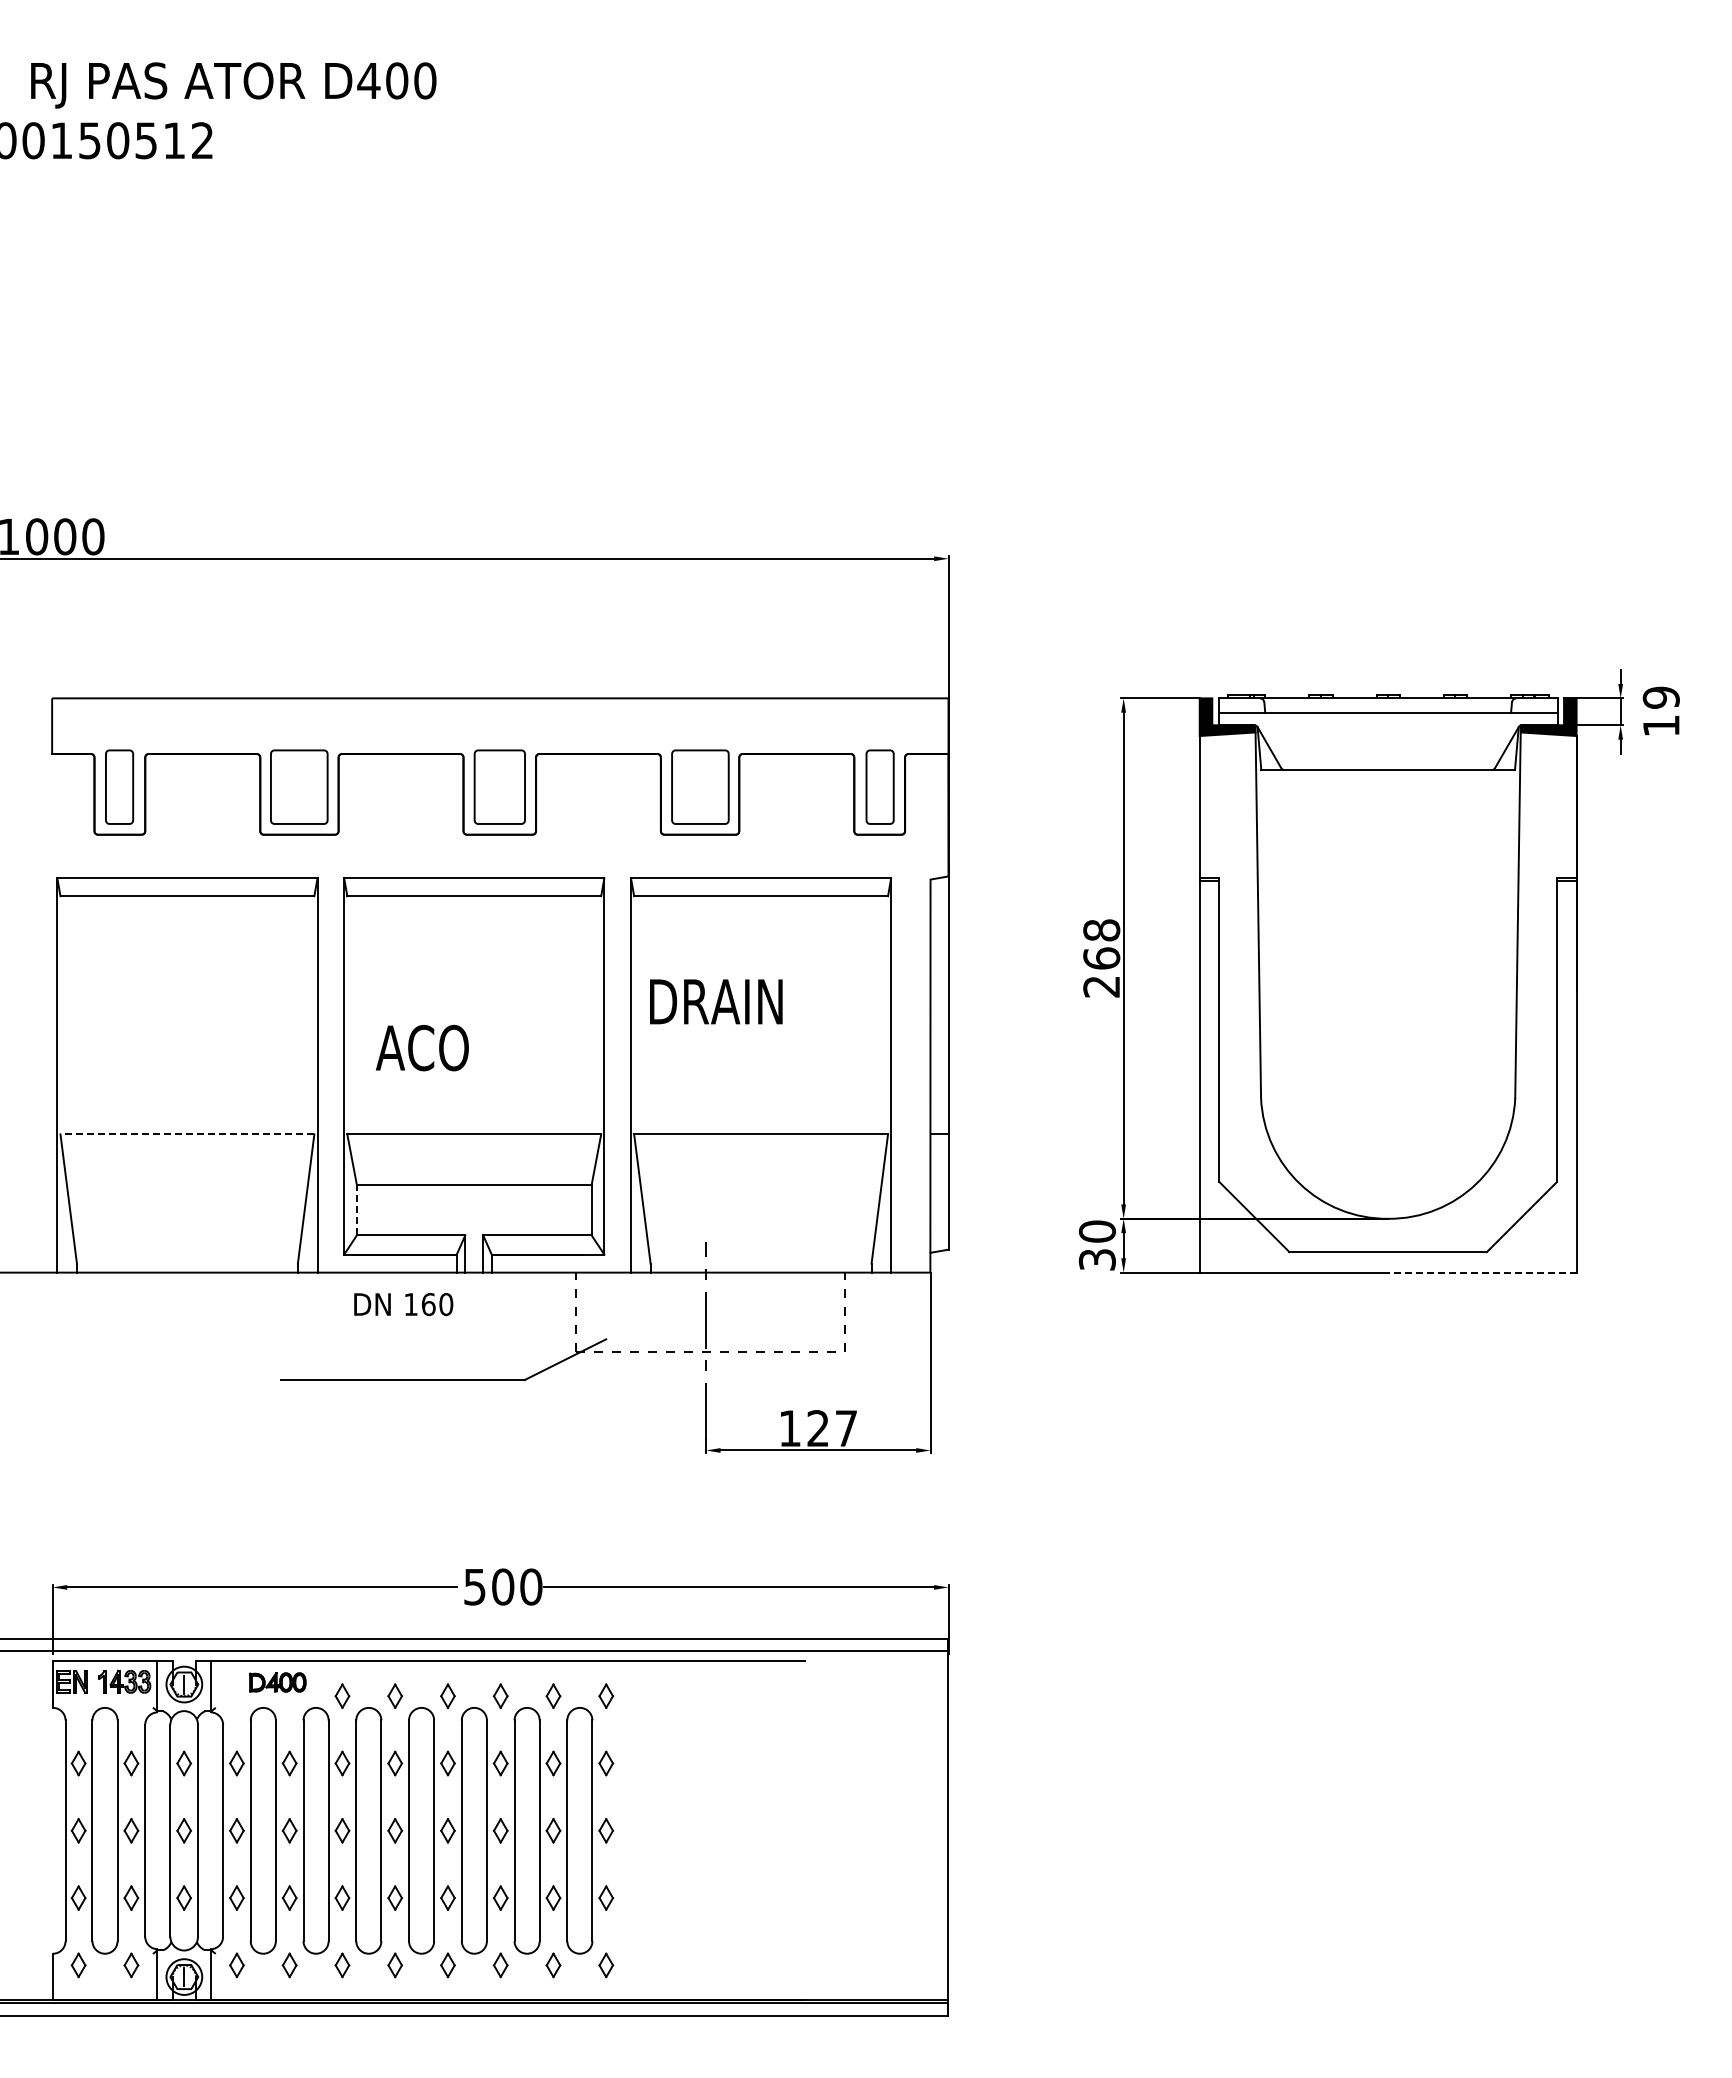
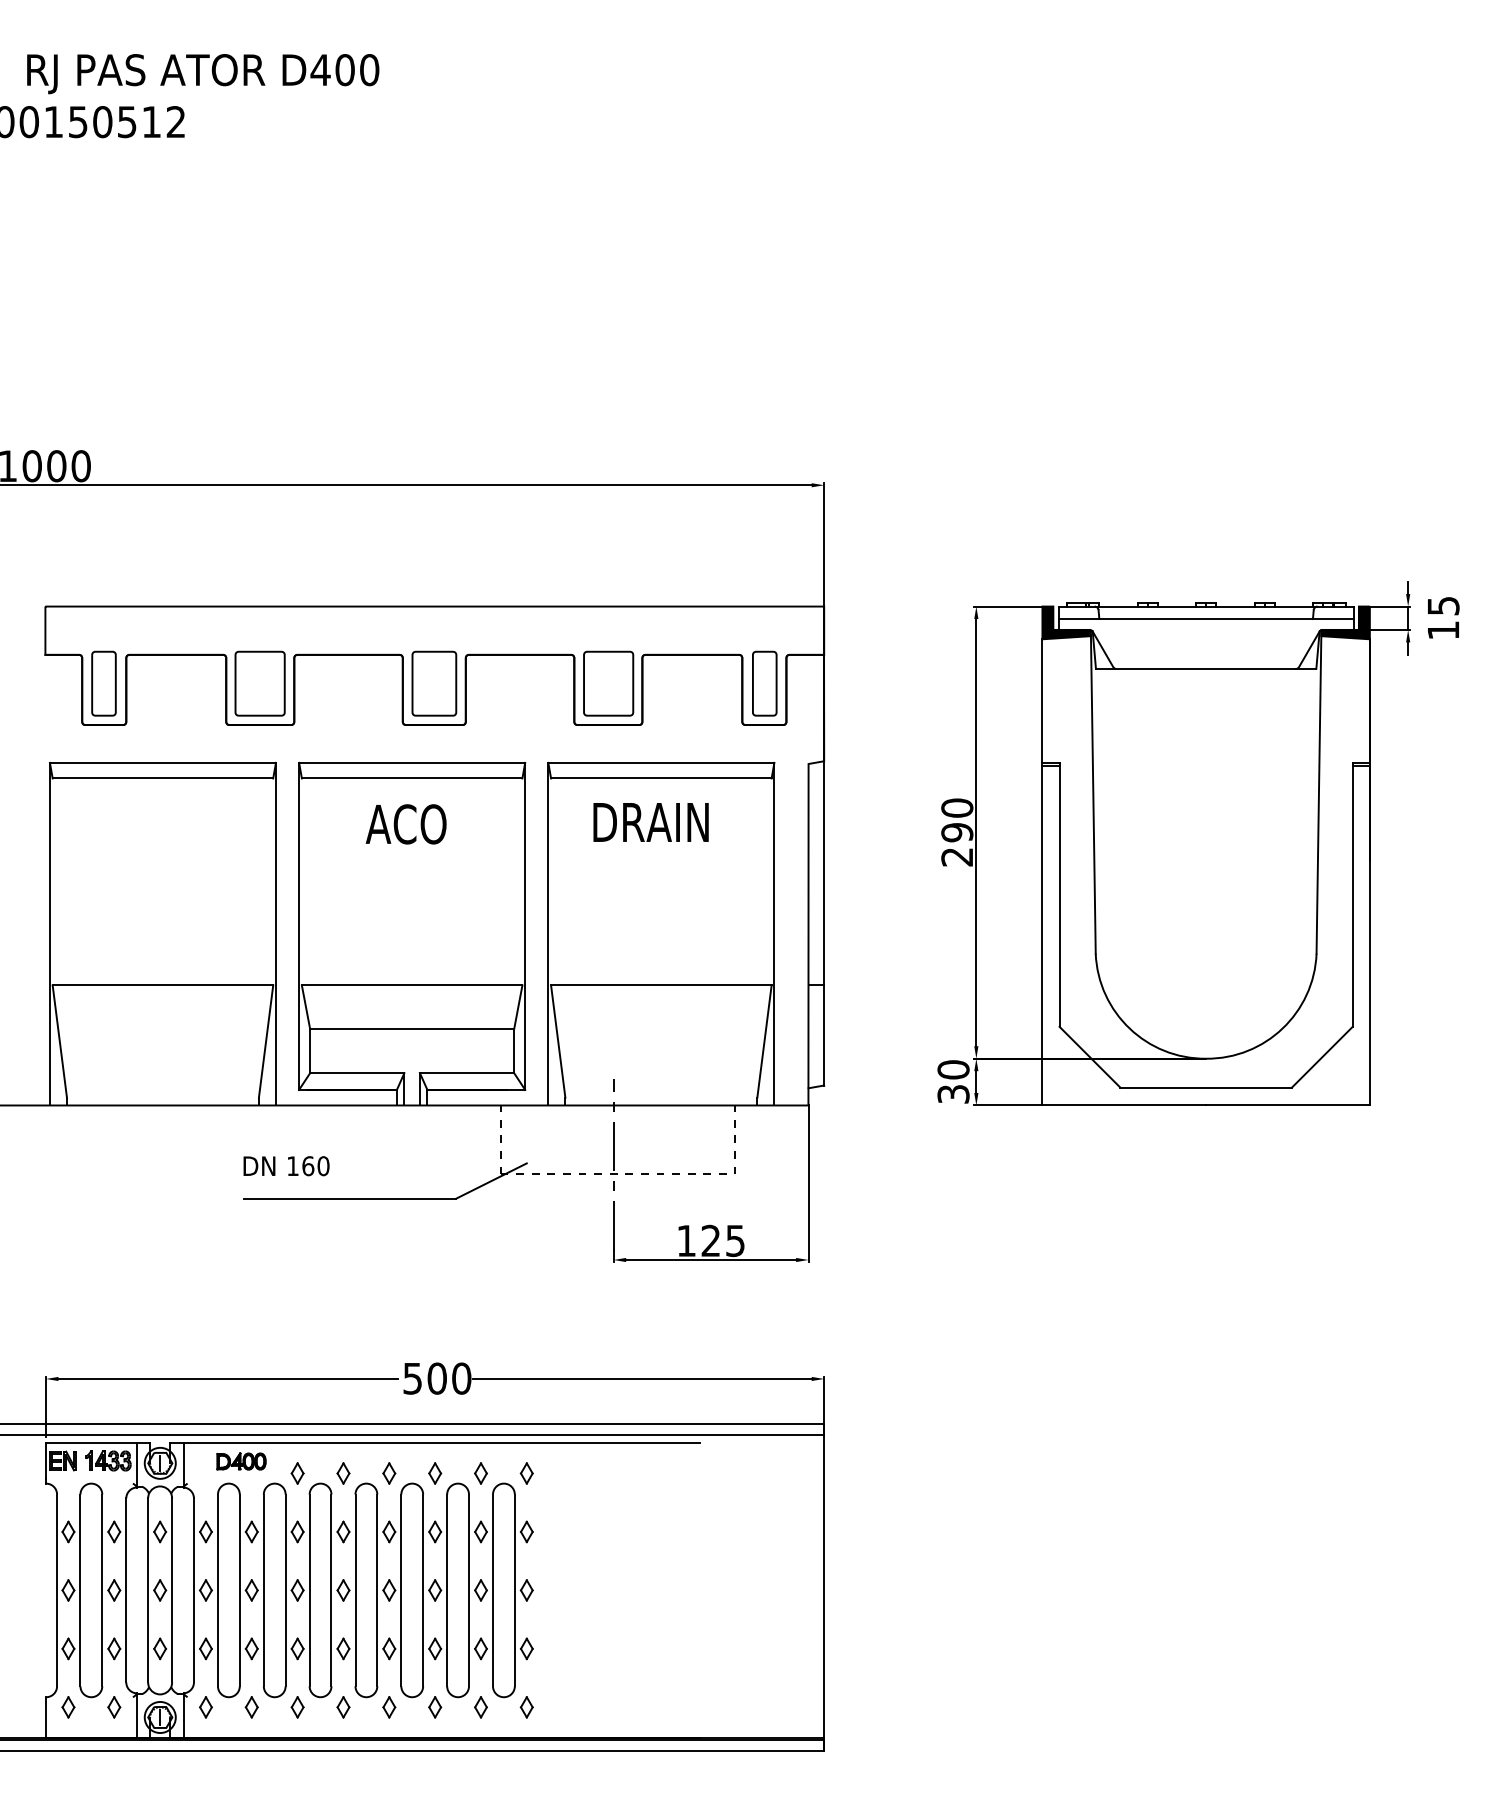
text: (1660, 697) -> (1442, 605), 19 -> 15
text: (1101, 944) -> (957, 820), 268 -> 290
text: (716, 1001) -> (651, 822), moved
text: (422, 1047) -> (406, 823), moved
line: (187, 1134) -> (163, 985), dashed -> solid
line: (356, 1209) -> (309, 1050), dashed -> solid
line: (1481, 1272) -> (1287, 1105), dashed -> solid
text: (403, 1304) -> (286, 1166), moved
text: (845, 1428) -> (734, 1240), 127 -> 125

